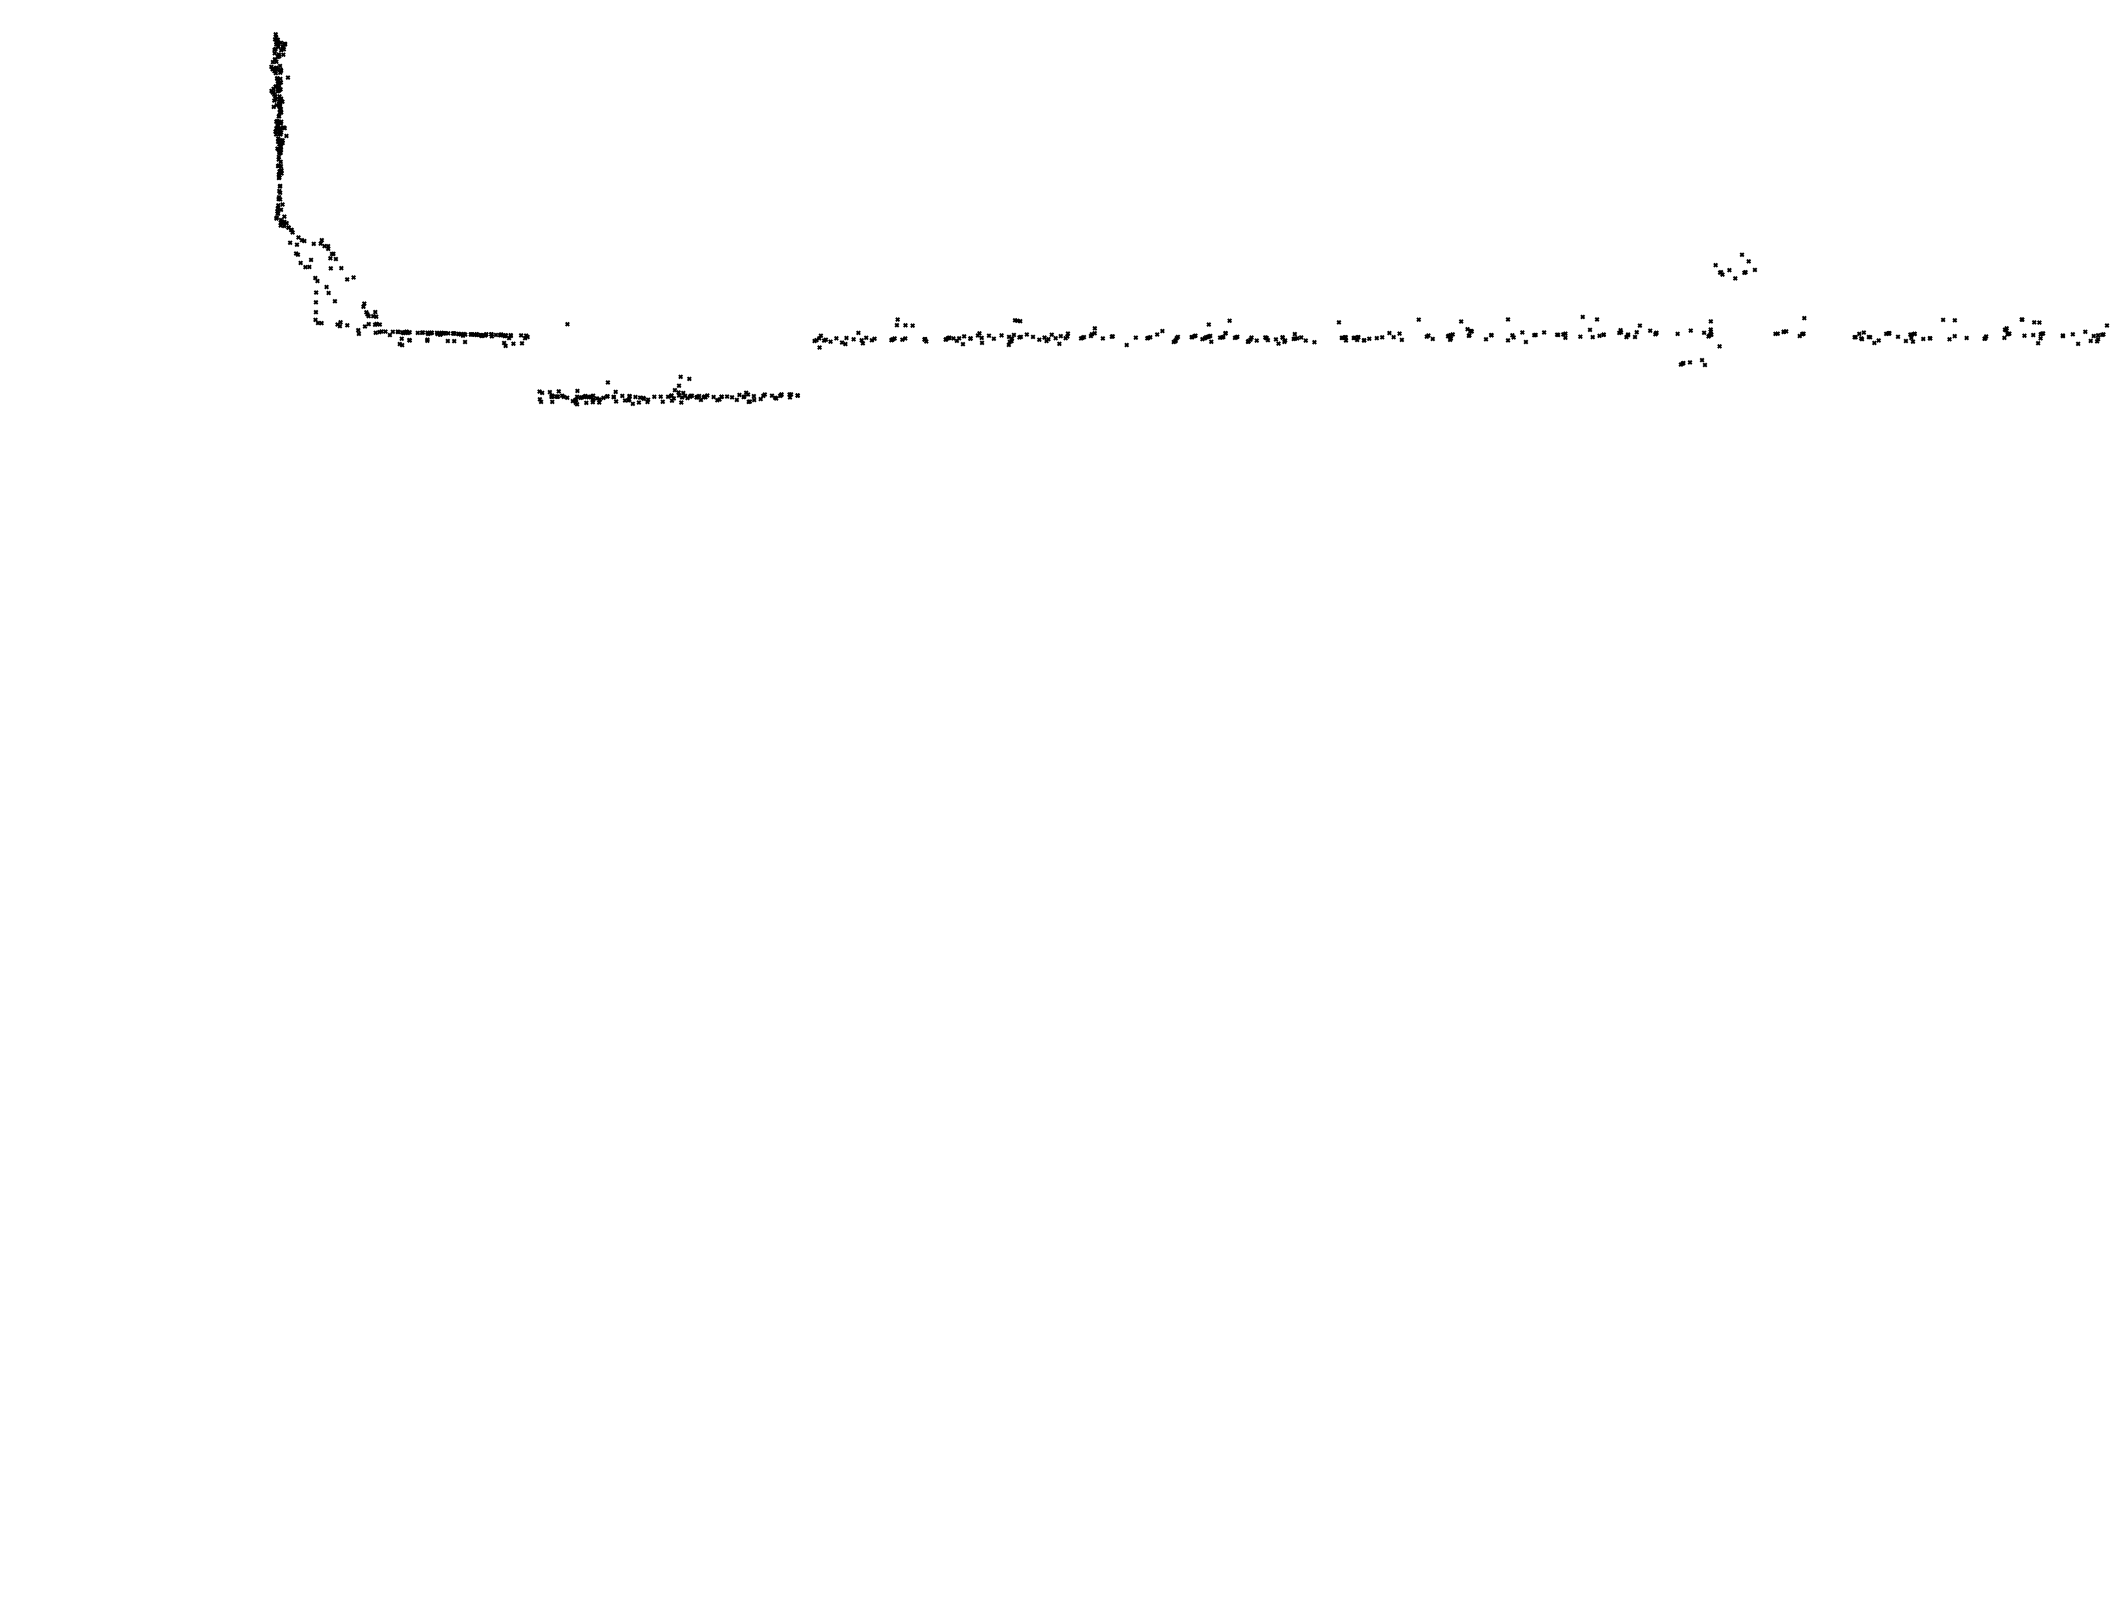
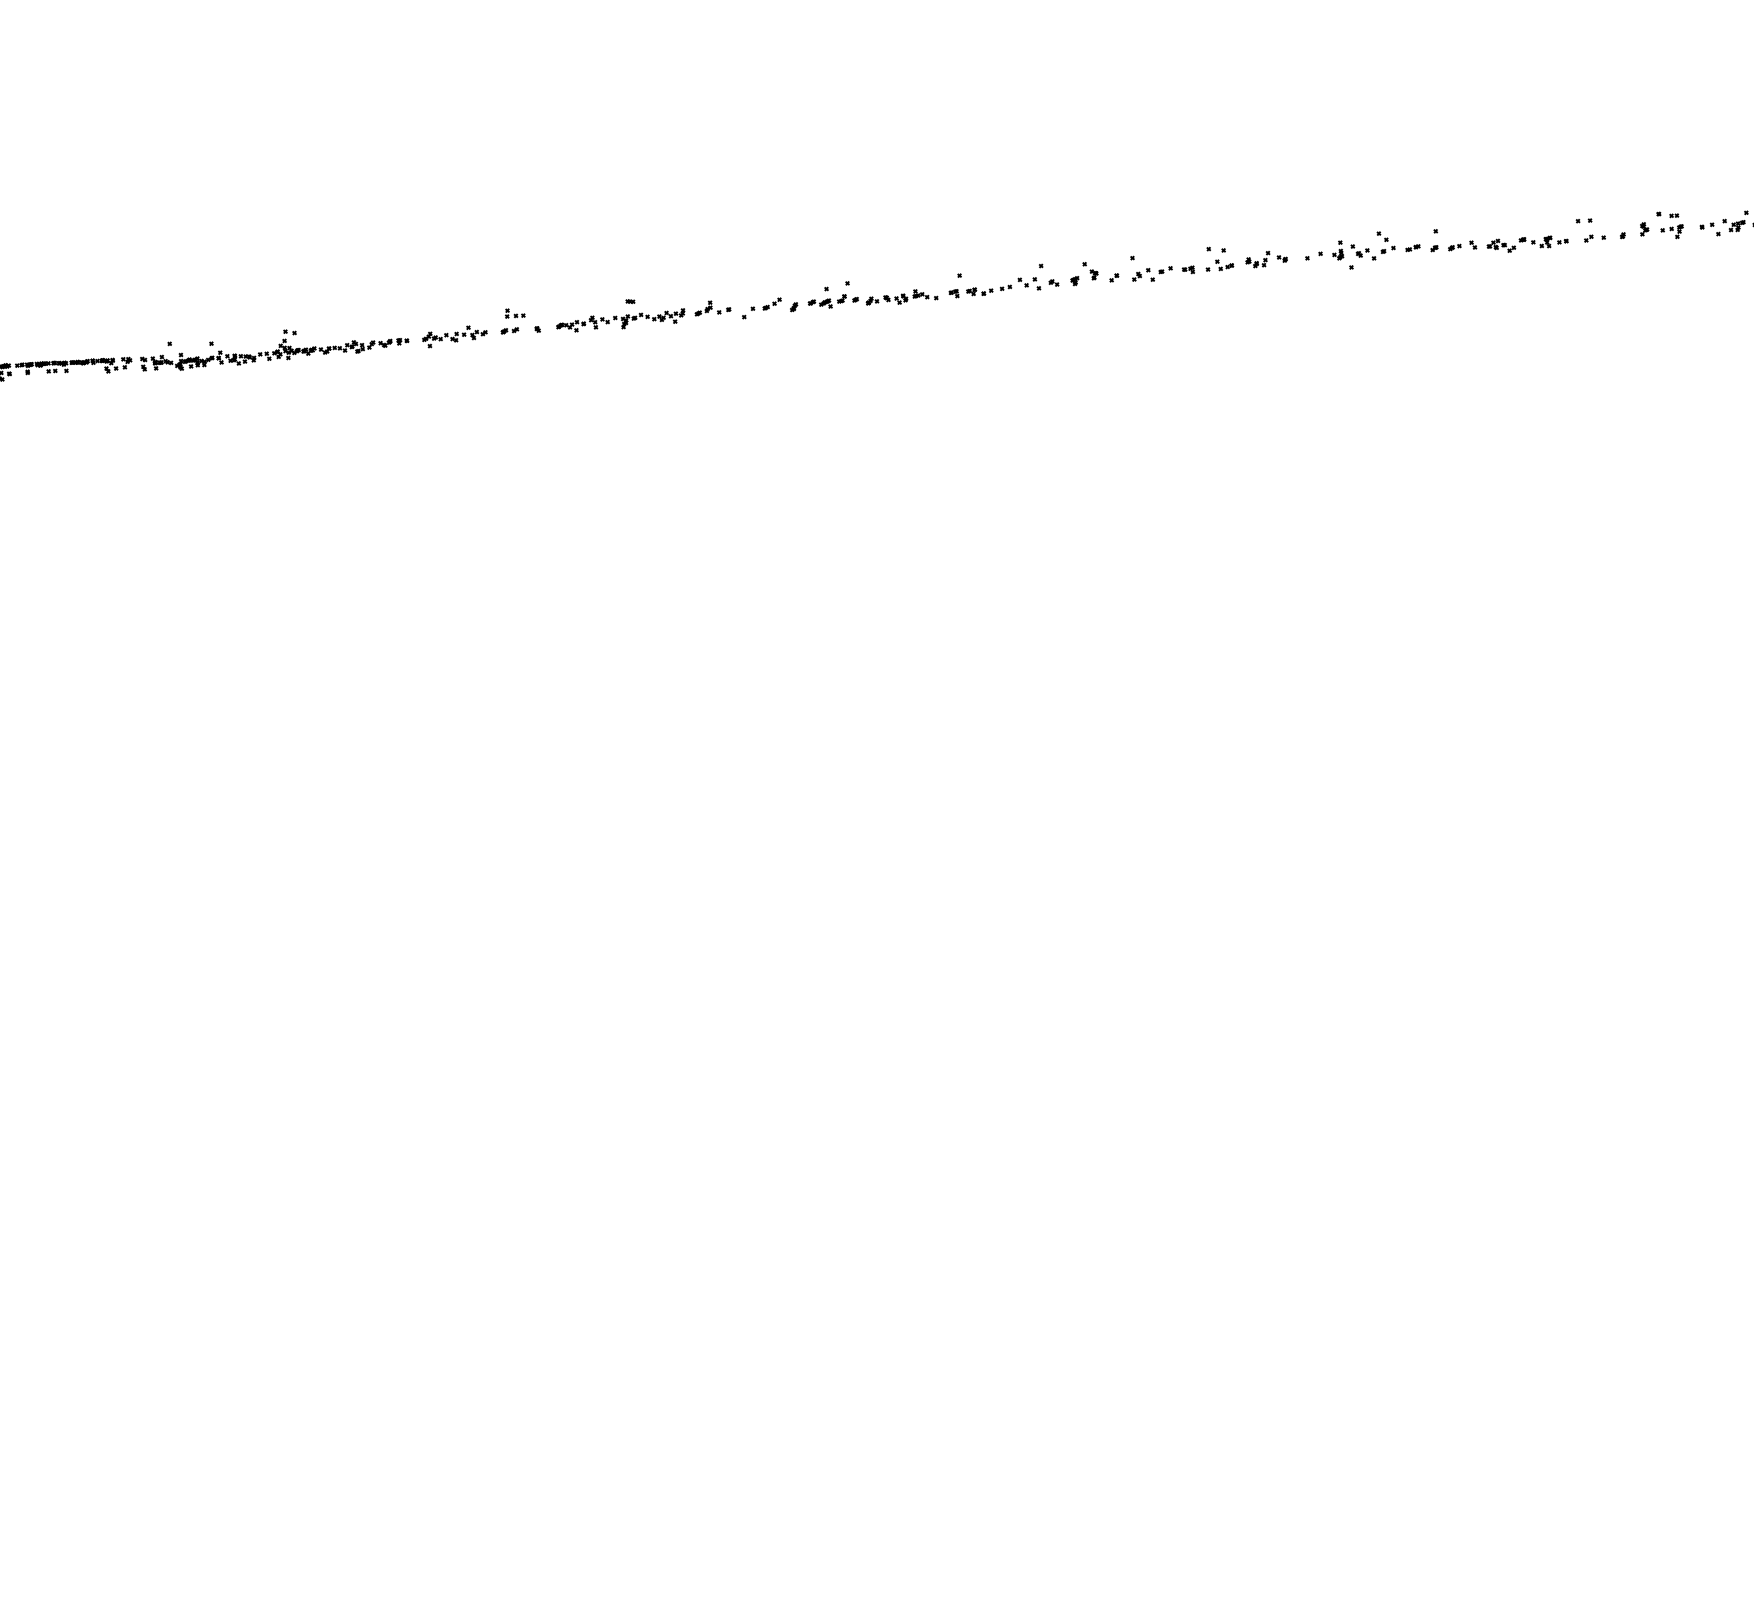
part: (1734, 266) -> (1372, 246), moved
part: (1371, 336) -> (994, 287), size x1.43
part: (1692, 362) -> (1461, 245), moved
part: (668, 390) -> (274, 346), moved

